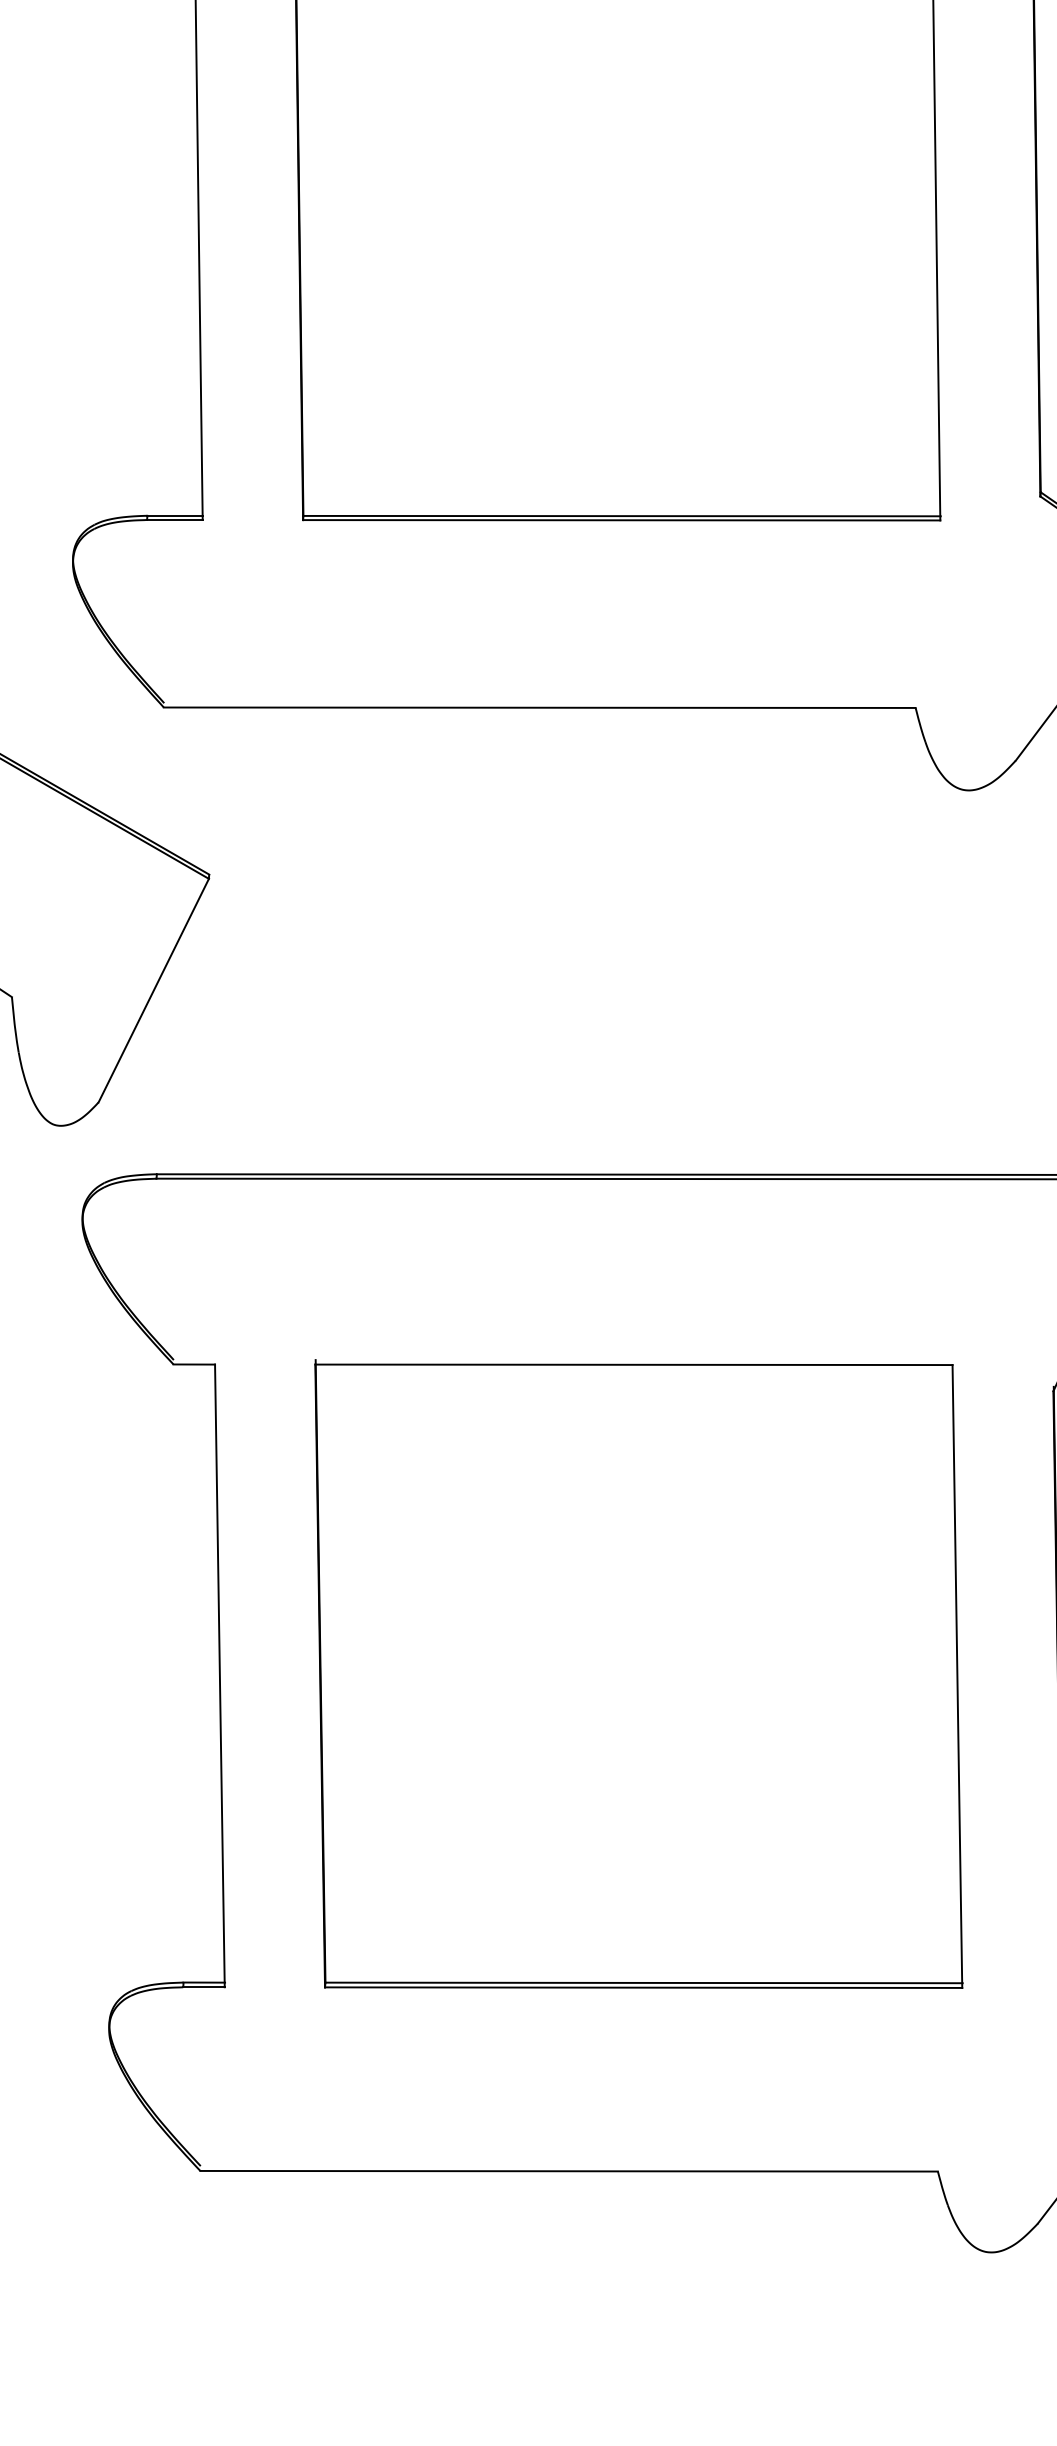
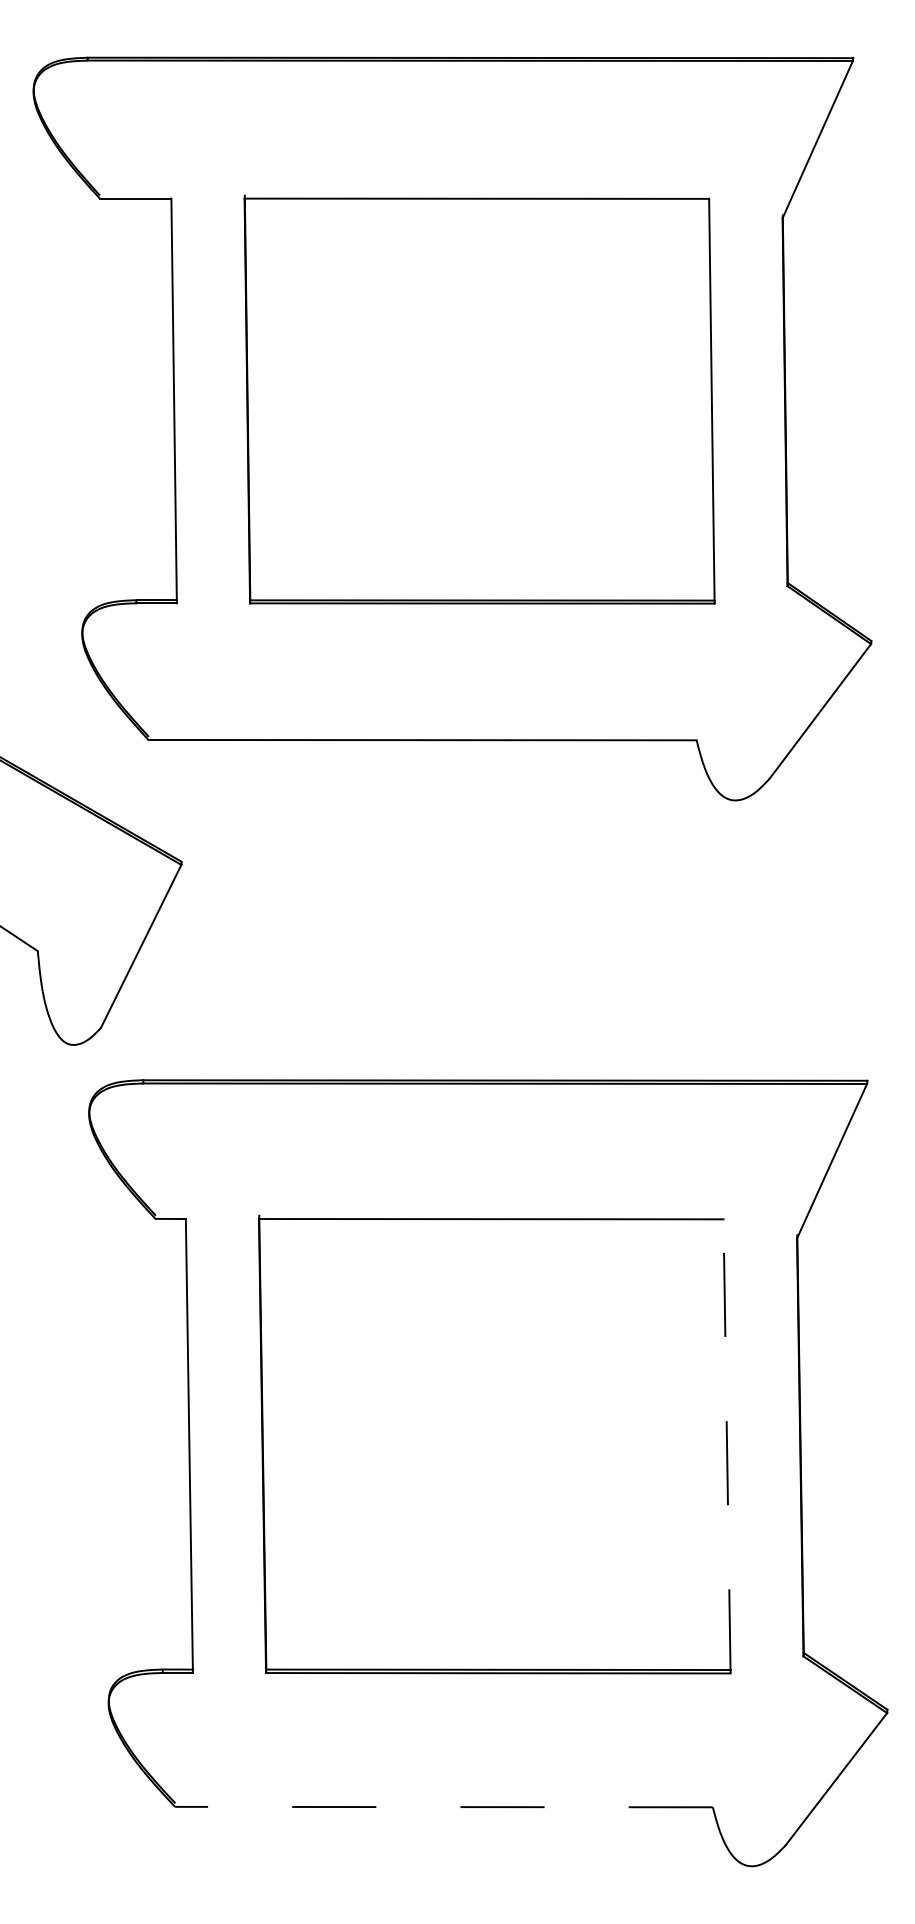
line: (958, 1675) -> (727, 1445), solid -> dashed
line: (569, 2171) -> (444, 1807), solid -> dashed

